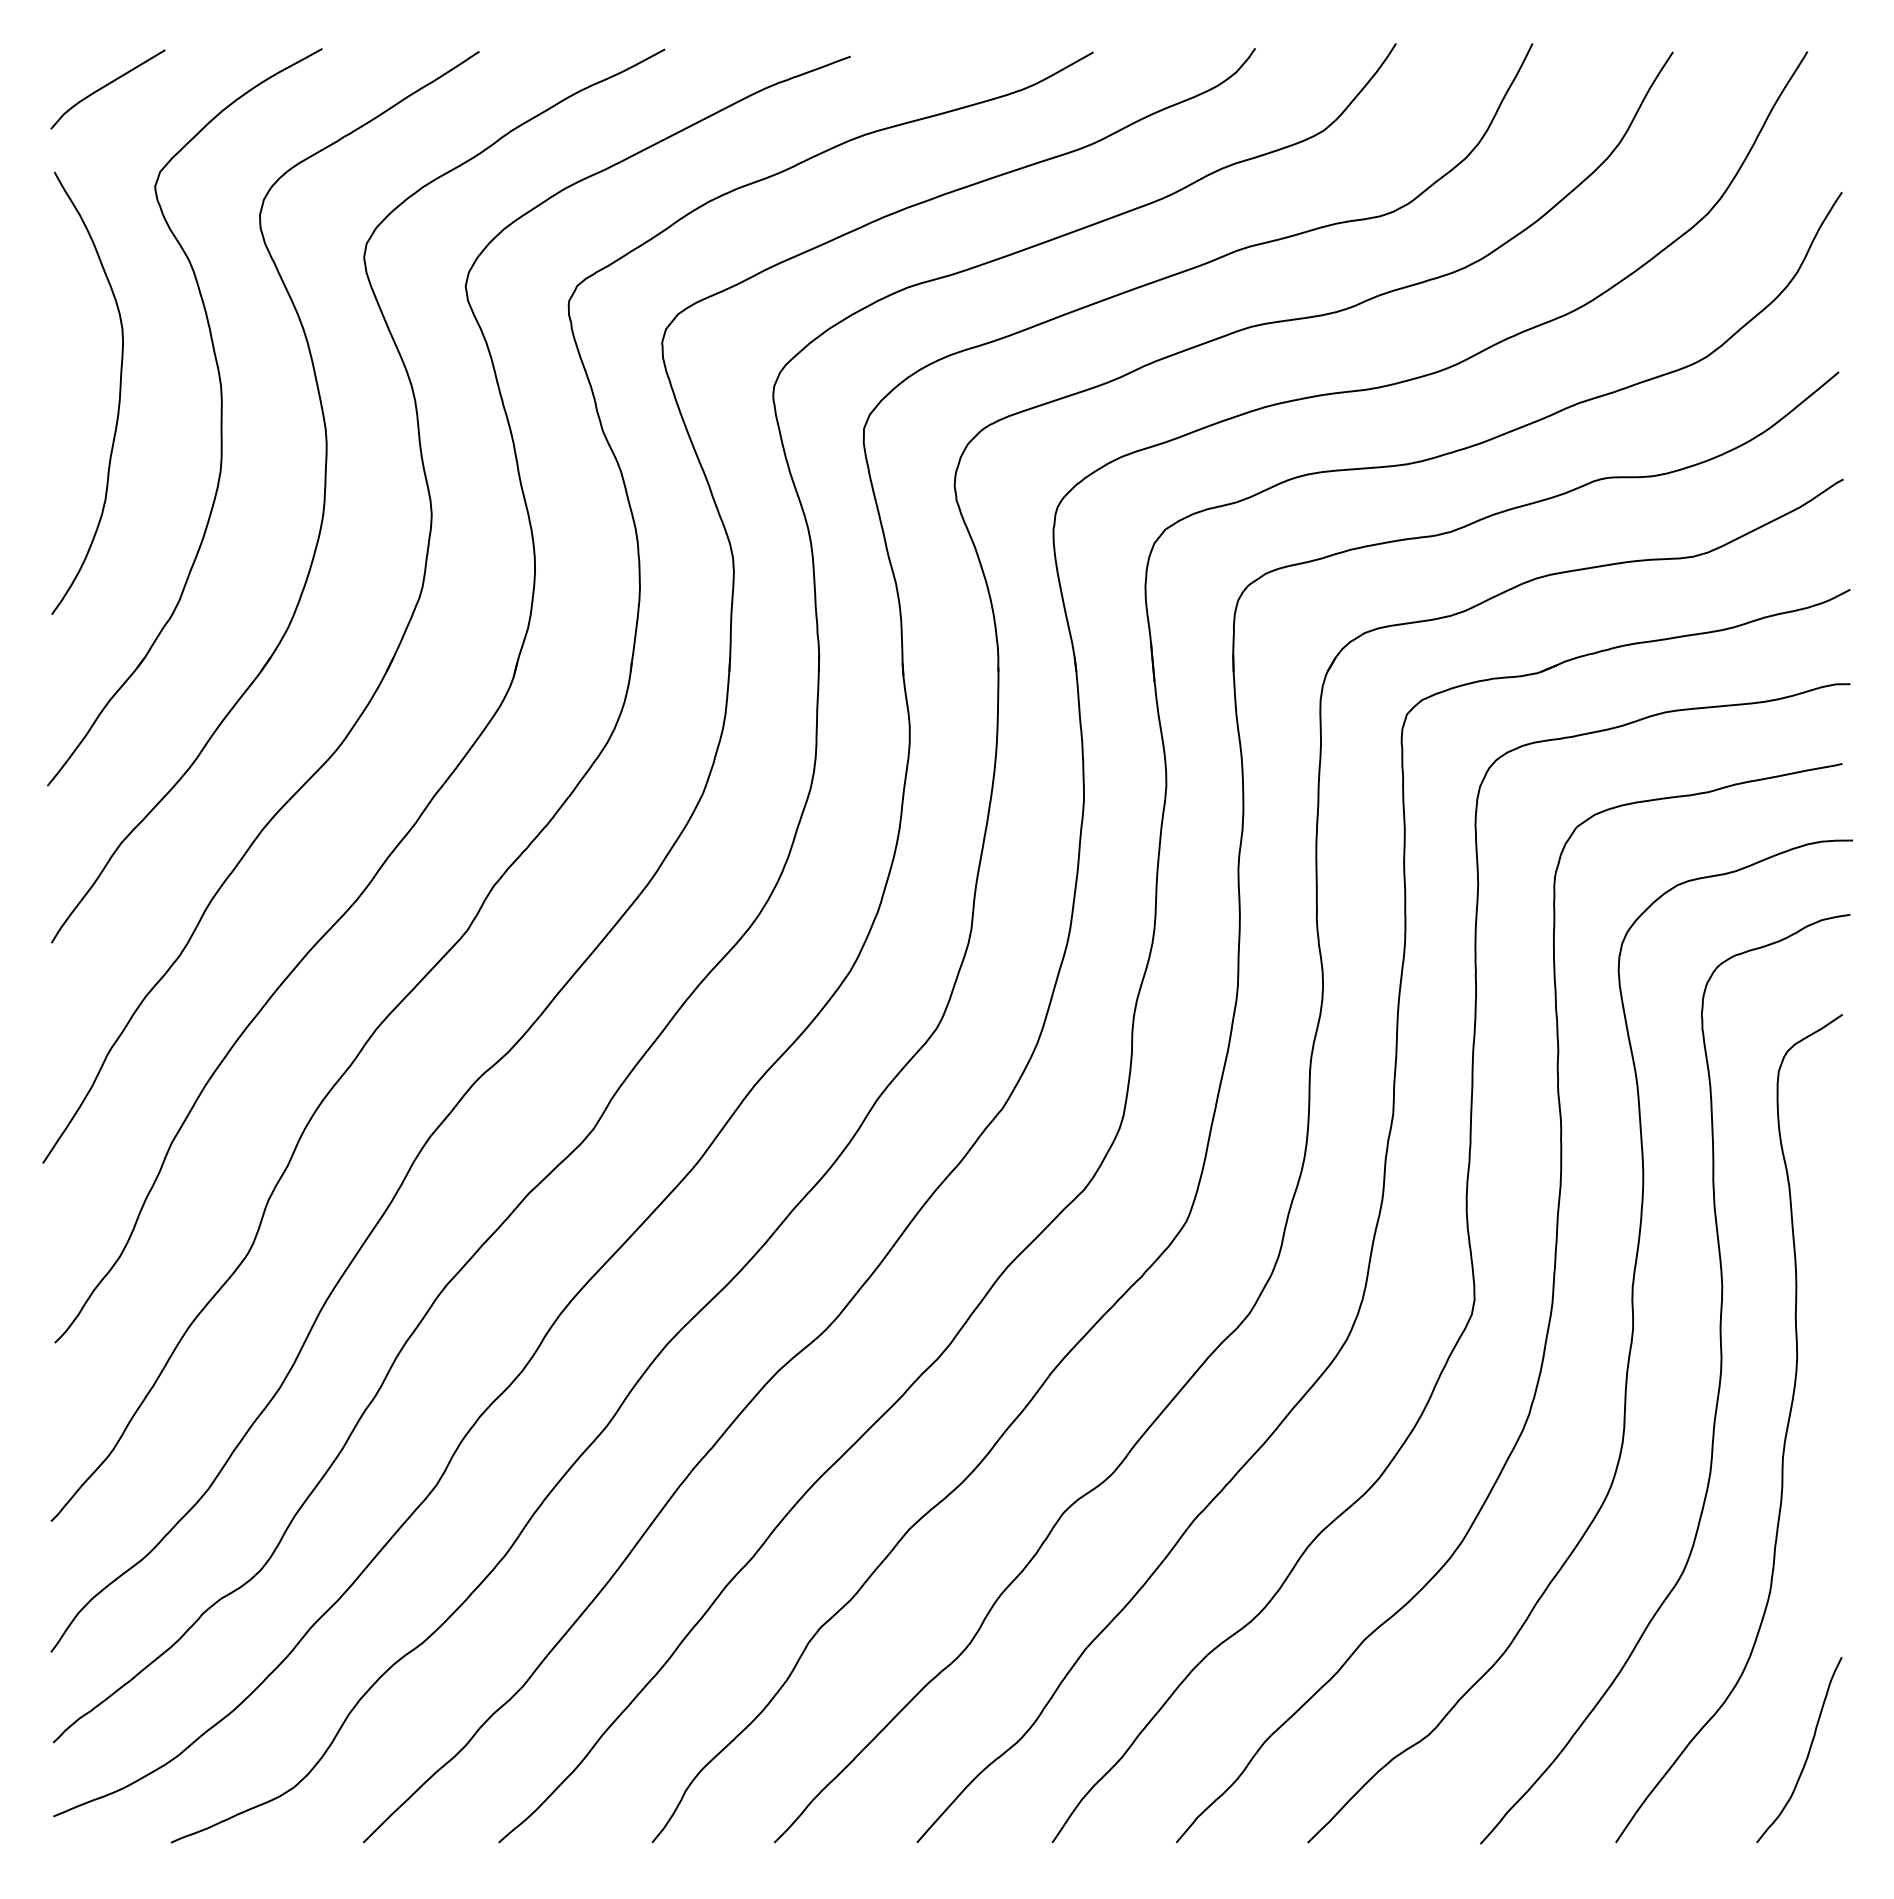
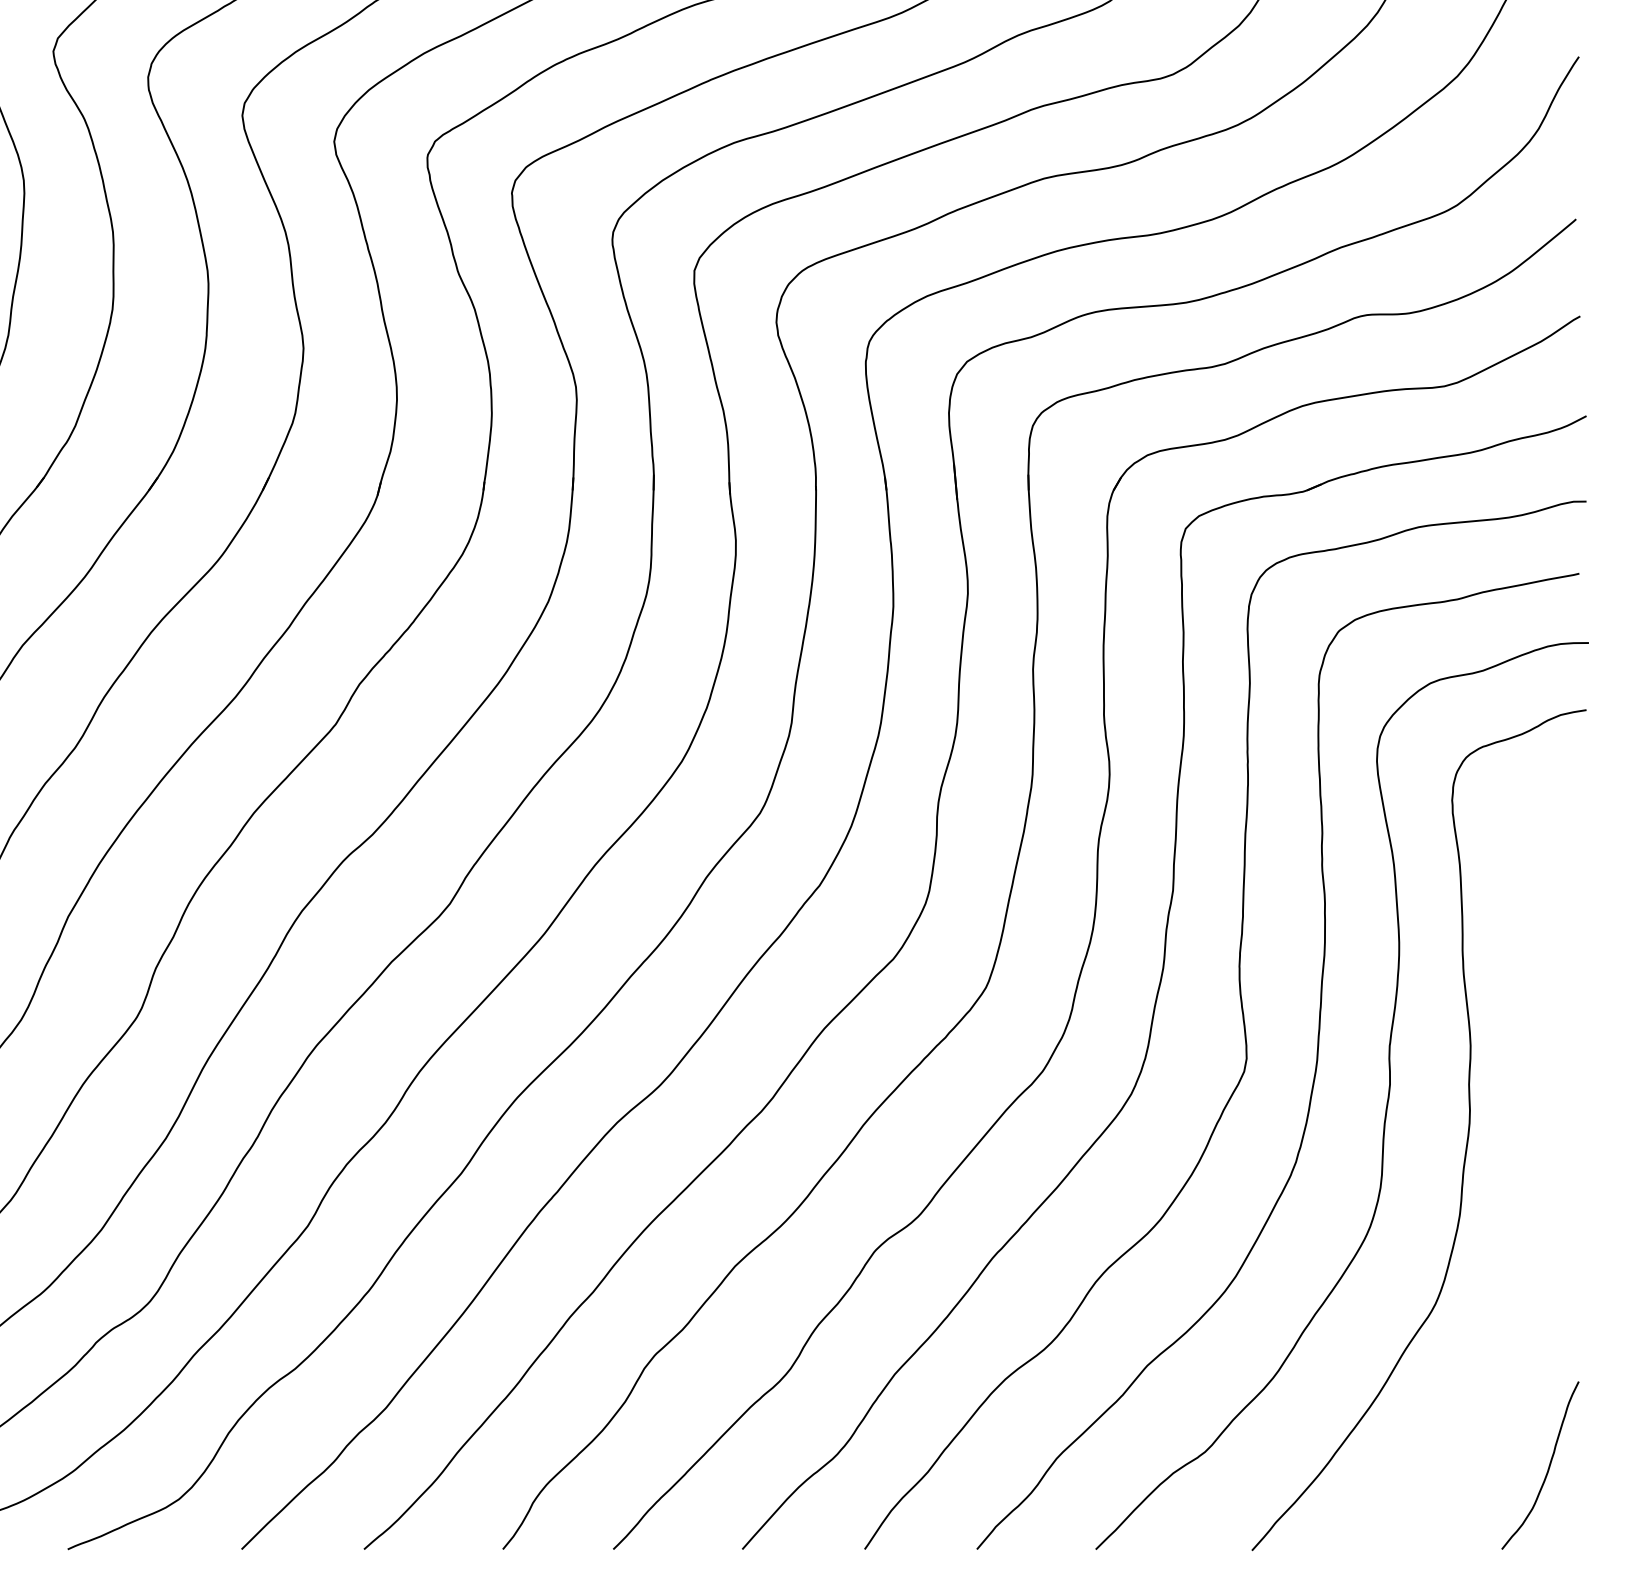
curve: (1784, 1436) -> (1526, 1182), removed

